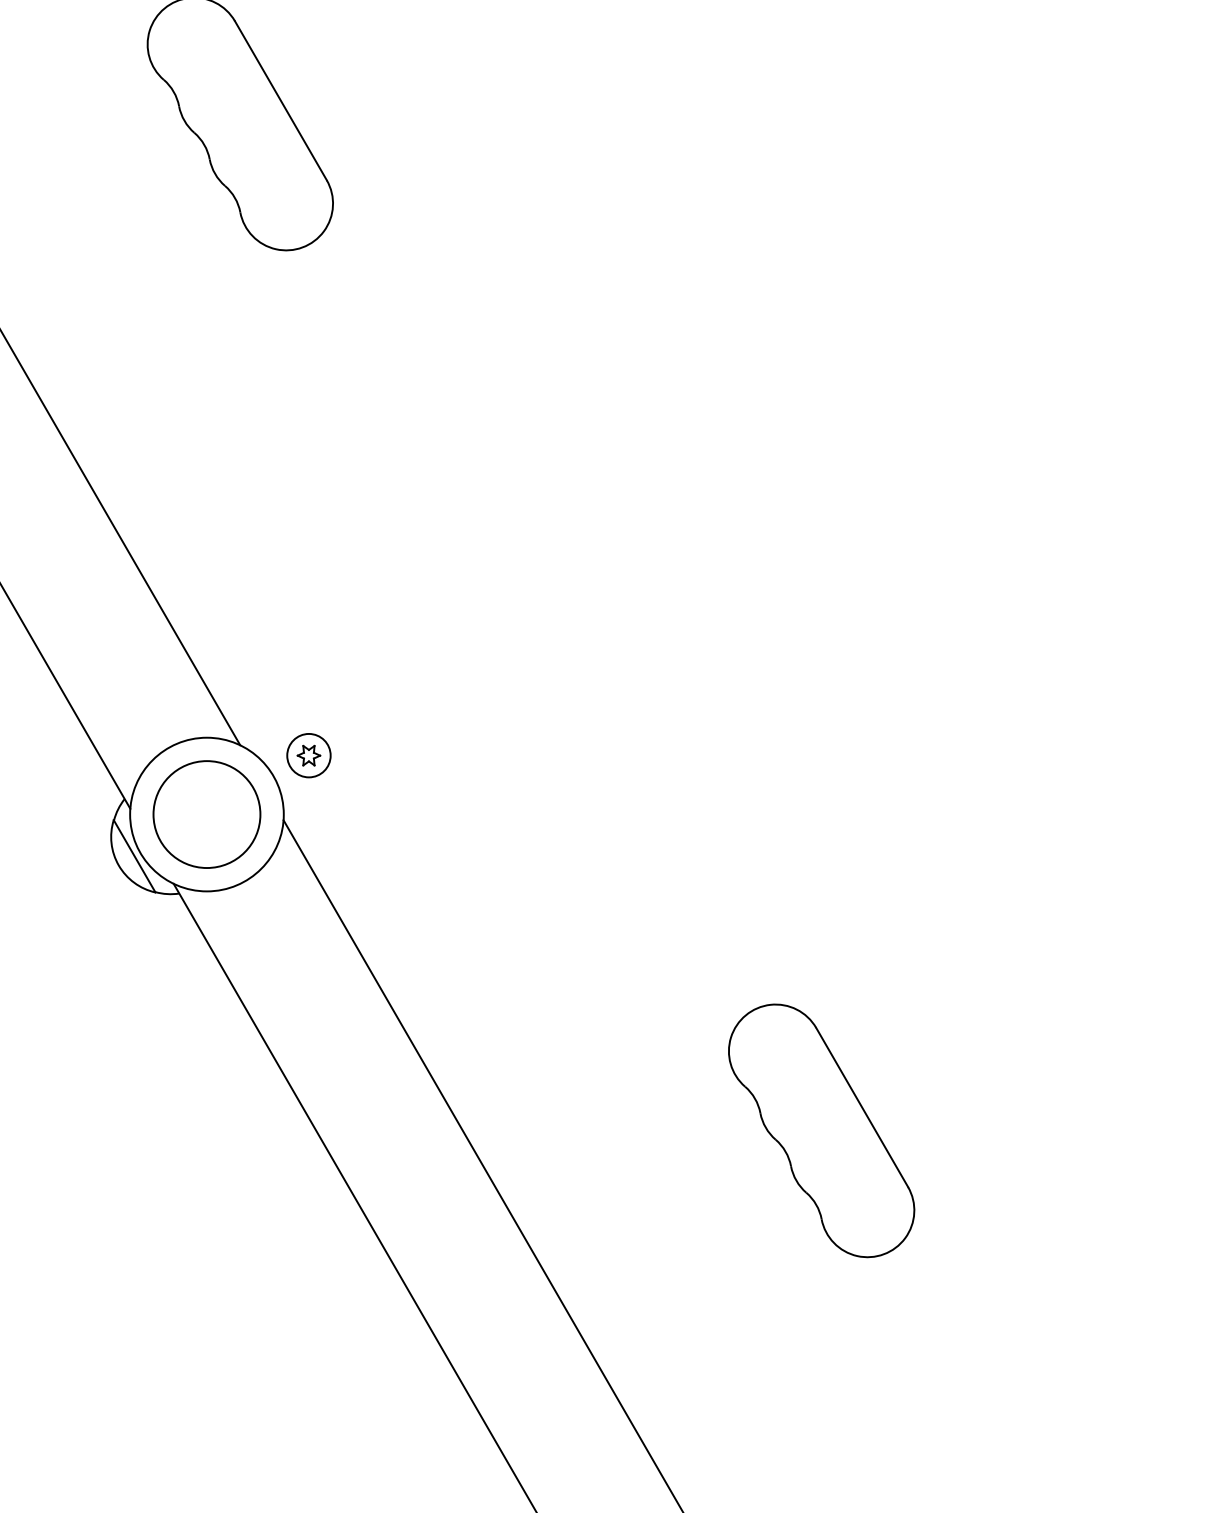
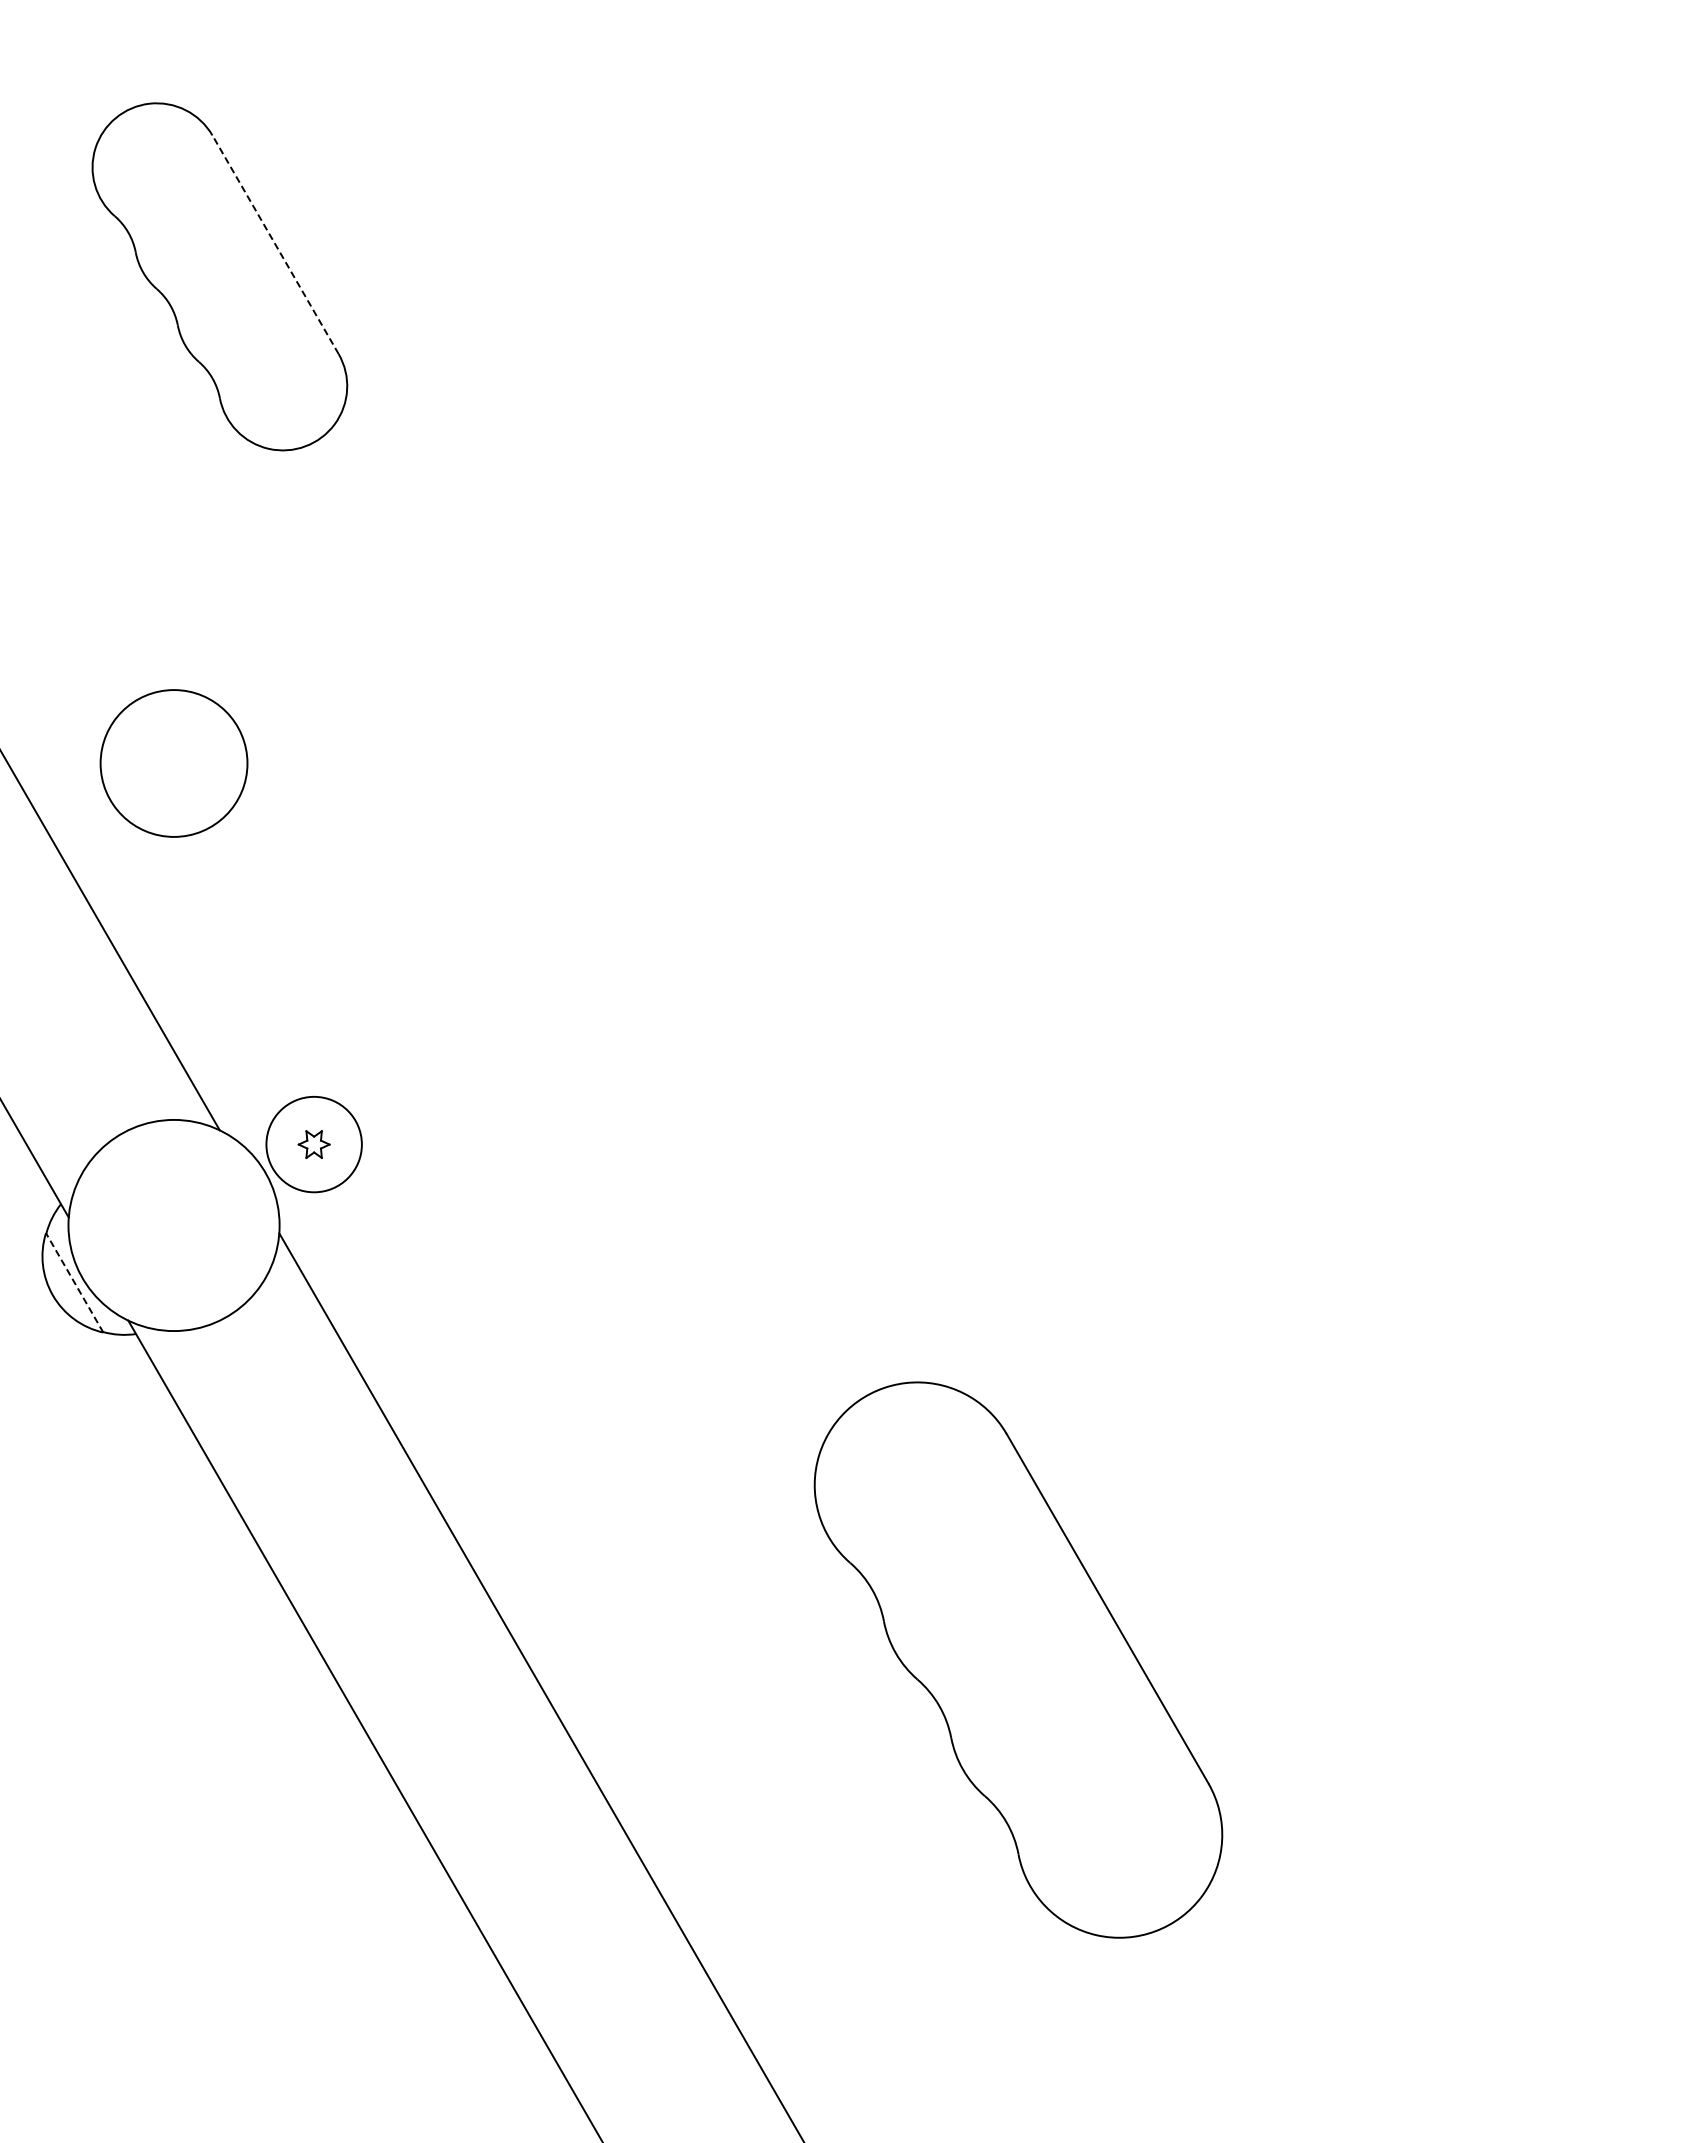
line: (280, 100) -> (275, 244), solid -> dashed
circle: (309, 755) -> (314, 1144), size x1.6
circle: (206, 814) -> (173, 763), moved
line: (134, 856) -> (74, 1282), solid -> dashed
part: (821, 1130) -> (1018, 1659), size x1.6

